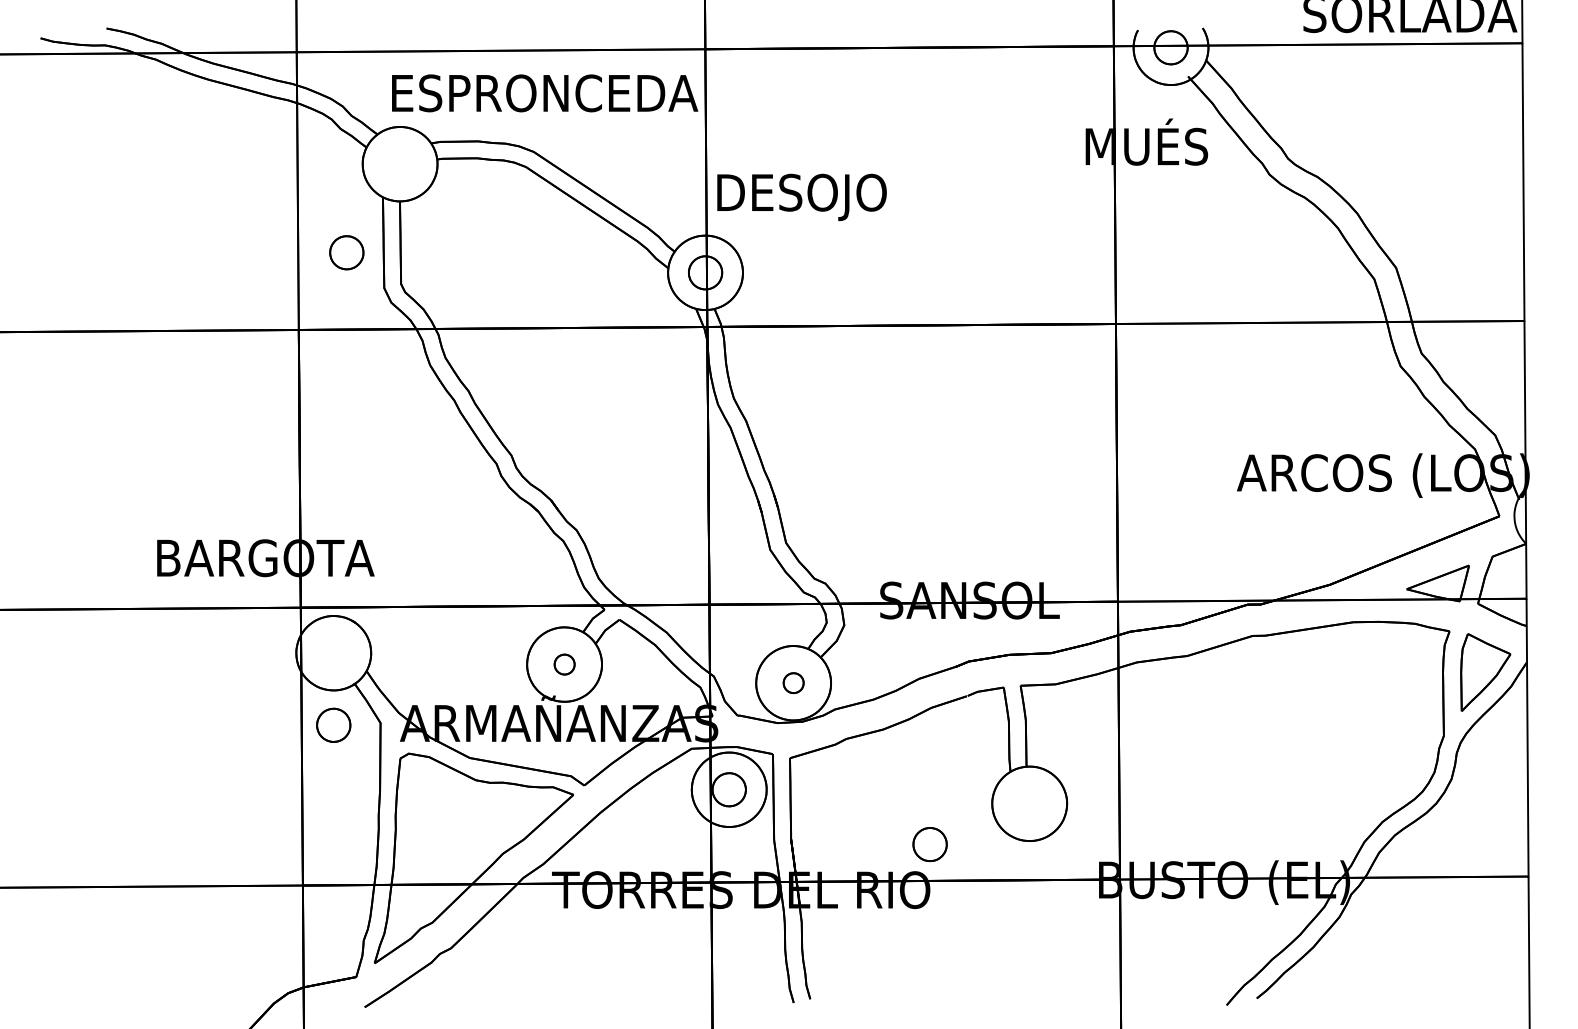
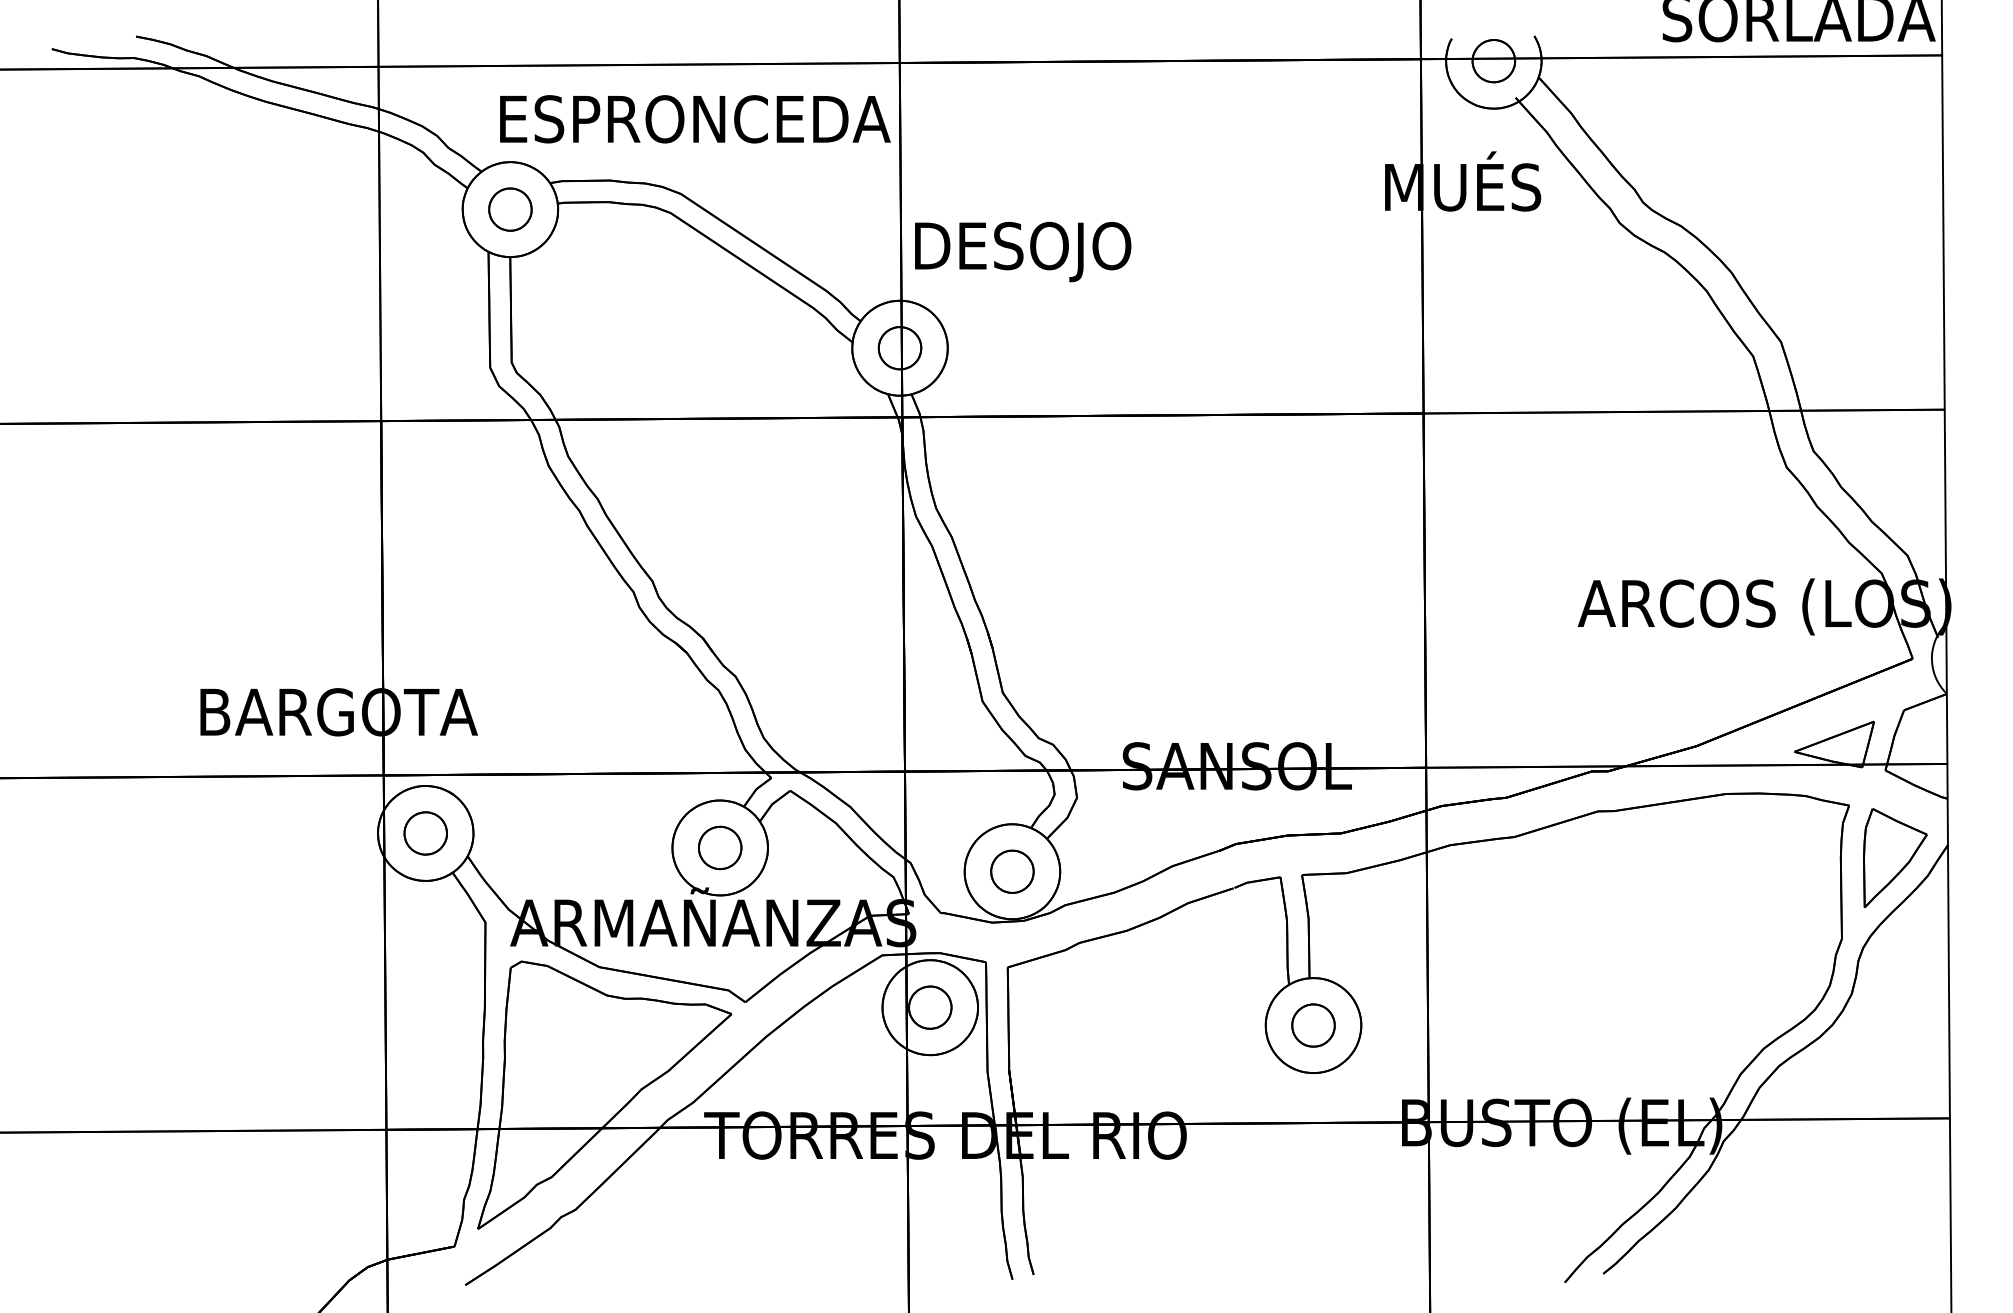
part: (346, 252) -> (510, 209), moved
part: (564, 664) -> (720, 847), size x1.67
part: (793, 683) -> (1012, 871), size x1.67
part: (333, 725) -> (425, 833), moved
part: (930, 844) -> (1313, 1025), moved

